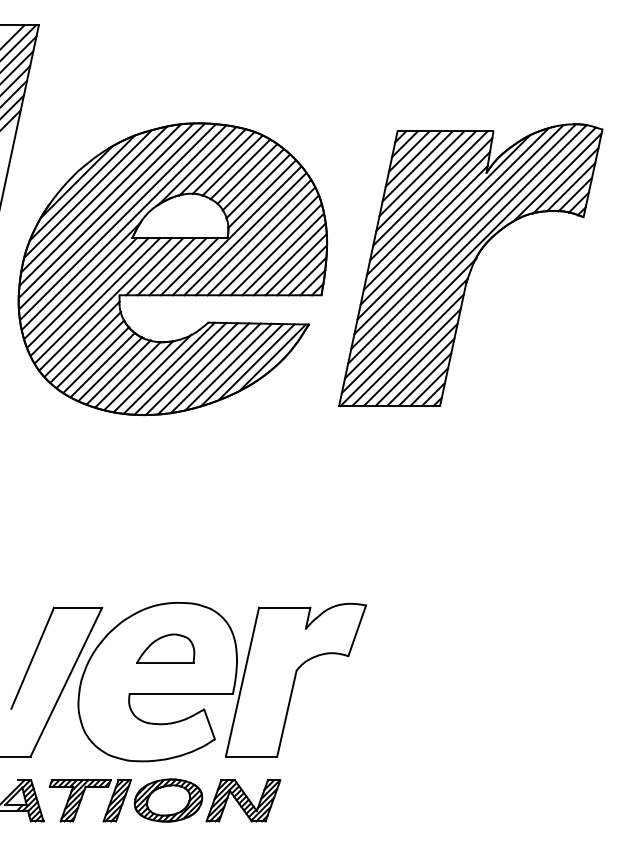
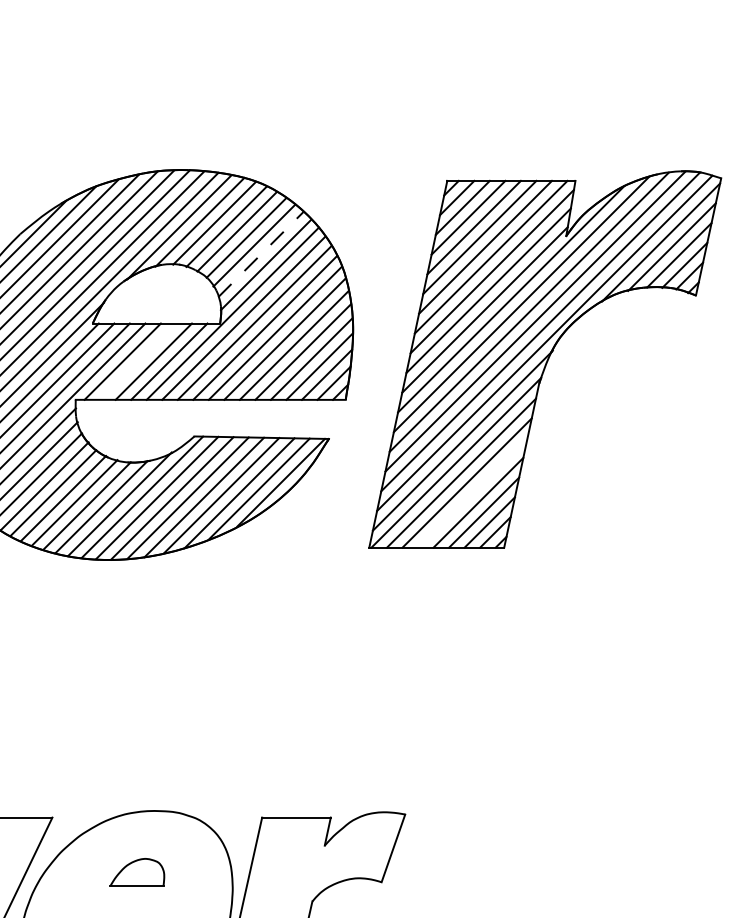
line: (258, 186) -> (261, 254), solid -> dashed
line: (165, 266) -> (137, 361), removed
line: (416, 364) -> (472, 492), removed
part: (165, 648) -> (137, 872), size x0.7

